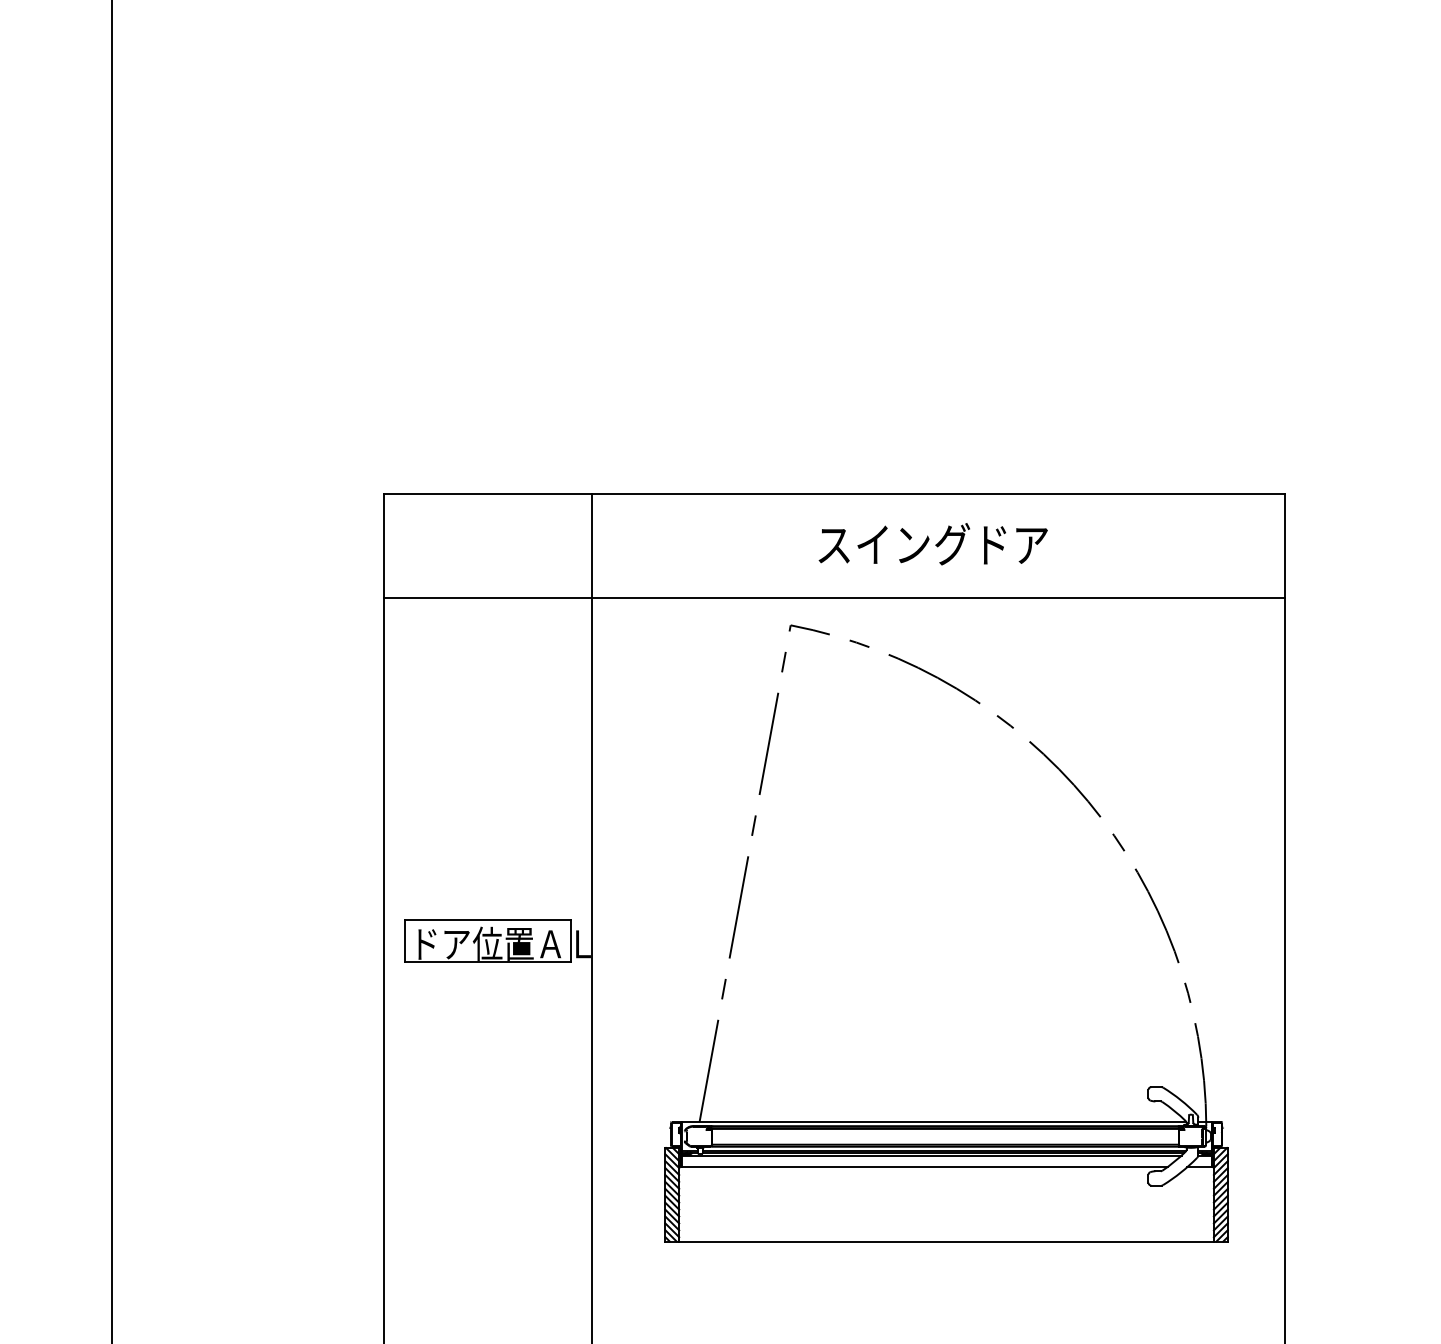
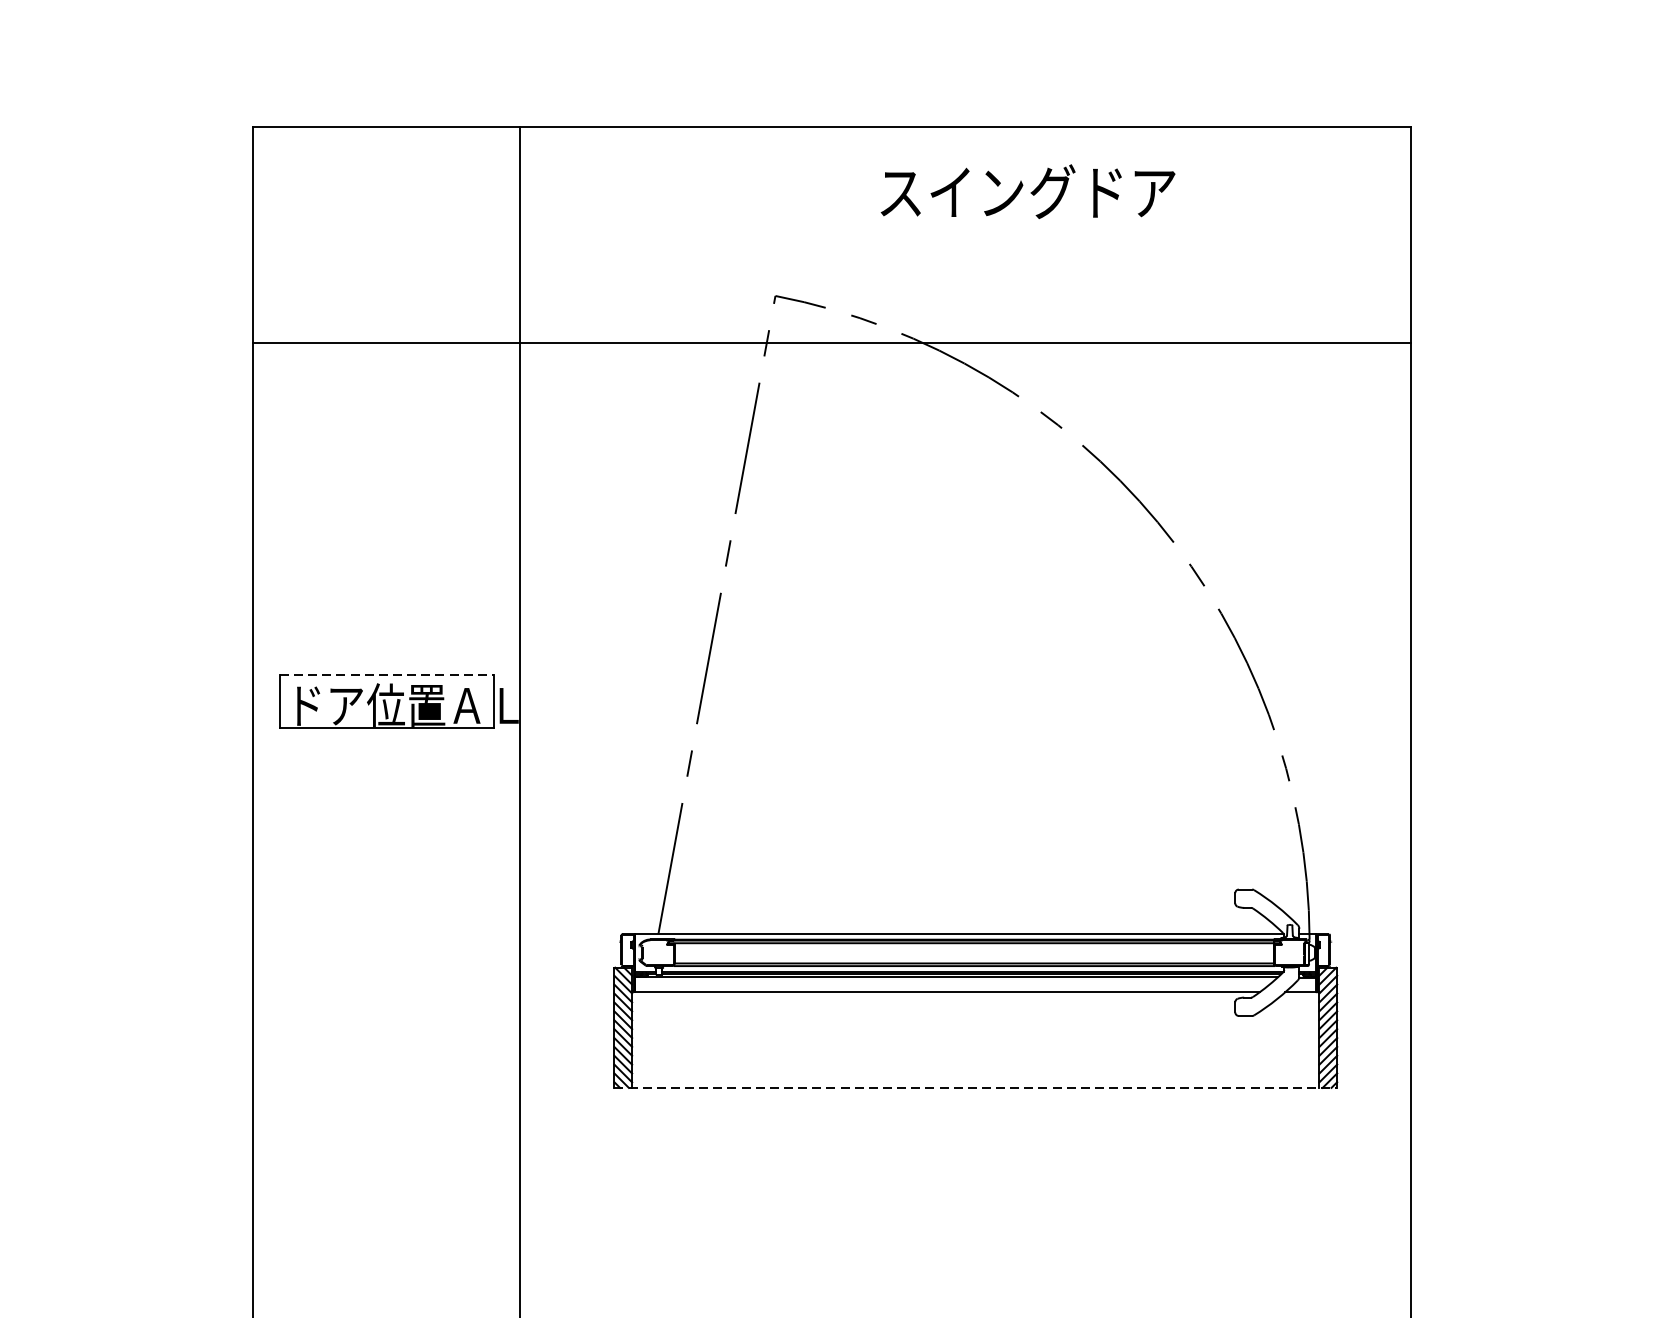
text: (932, 544) -> (1027, 192), moved
line: (834, 597) -> (831, 342), moved
line: (488, 920) -> (387, 675), solid -> dashed
line: (947, 1241) -> (976, 1087), solid -> dashed

